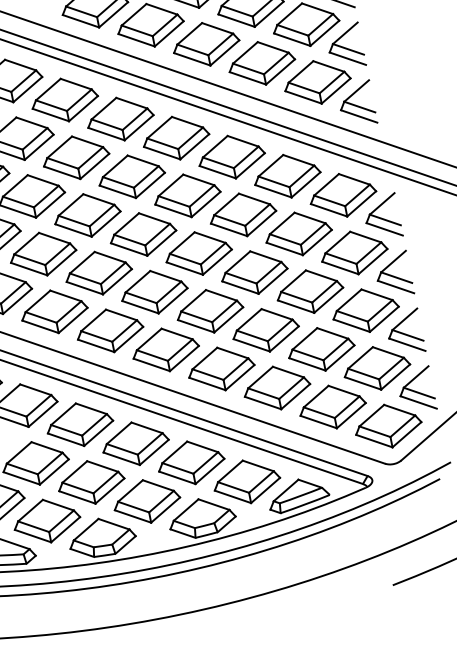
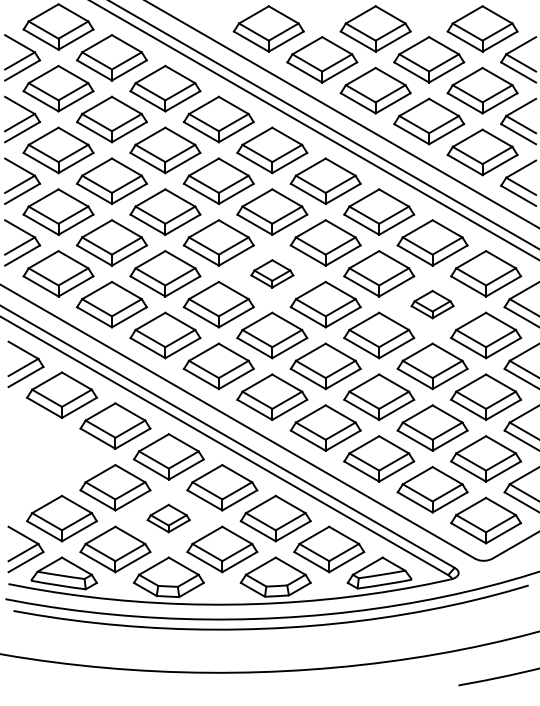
part: (298, 233) -> (432, 304), size x0.6
part: (143, 234) -> (272, 273), size x0.6
part: (90, 482) -> (168, 518), size x0.6

